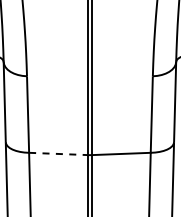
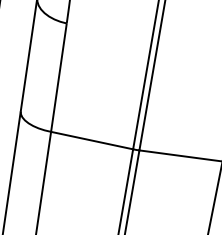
line: (58, 153) -> (92, 139), dashed -> solid

